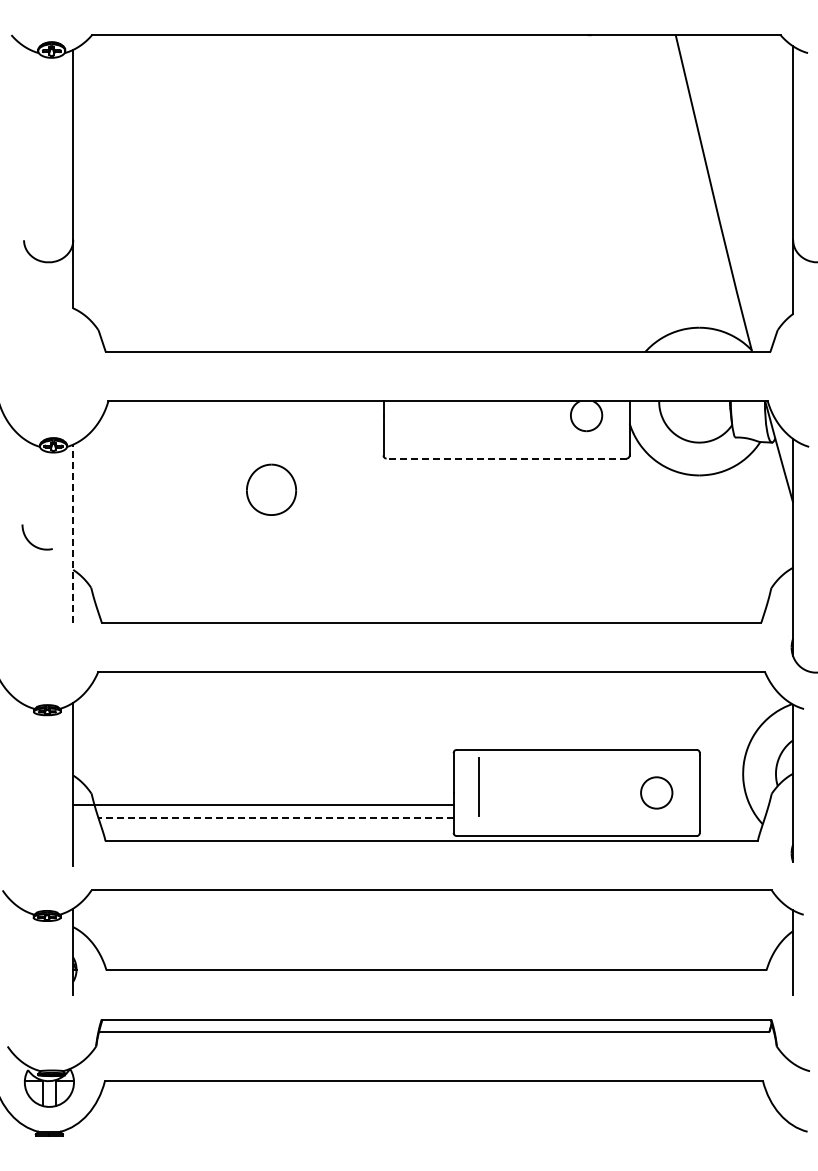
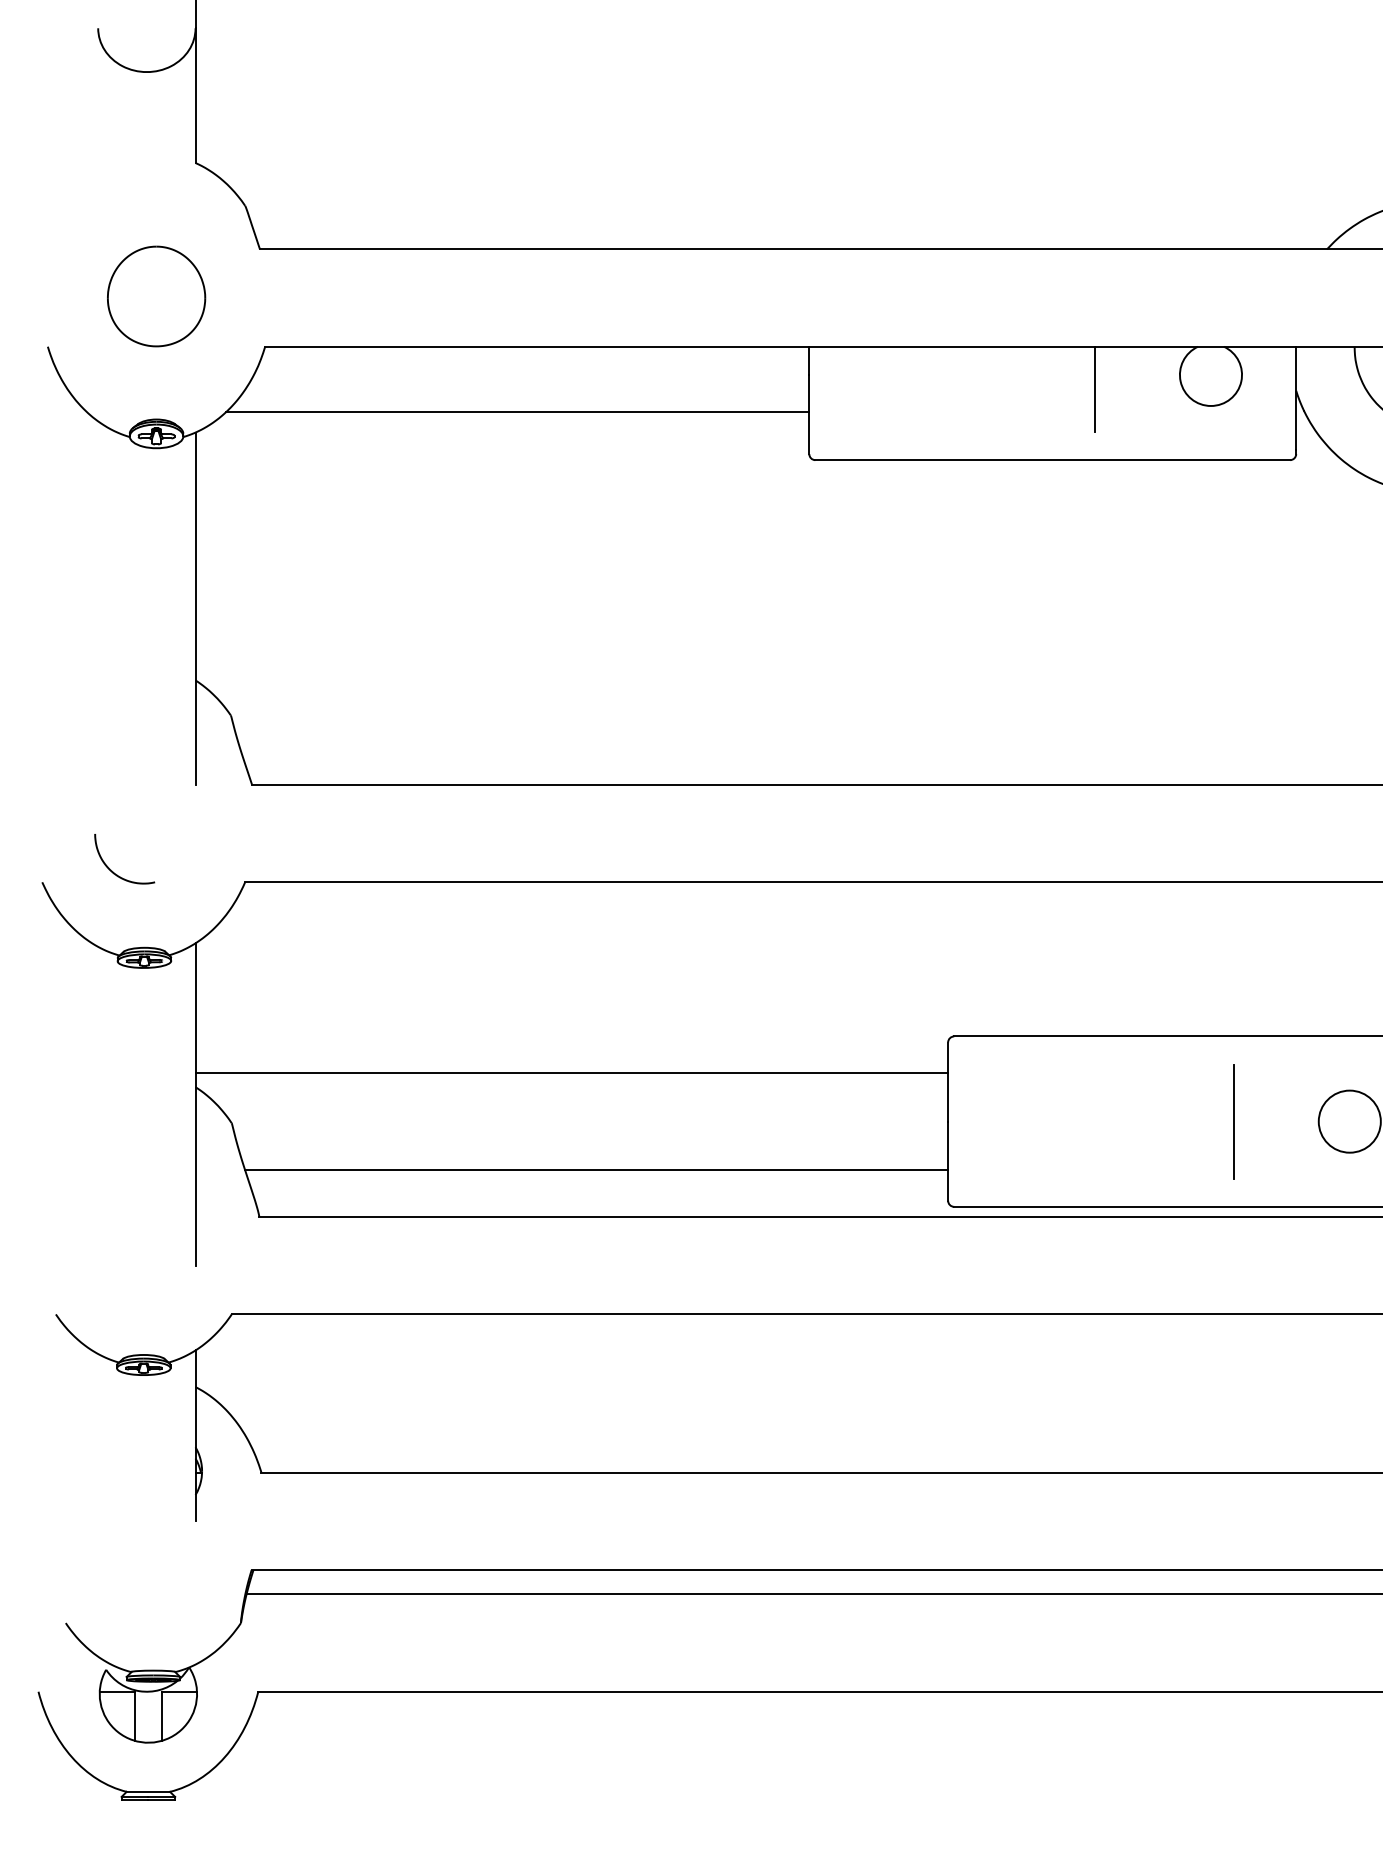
line: (528, 422) -> (1096, 388), added
line: (235, 434) -> (516, 412), added
line: (506, 458) -> (1052, 459), dashed -> solid
part: (271, 489) -> (156, 295), moved
line: (73, 533) -> (196, 608), dashed -> solid
curve: (31, 542) -> (112, 869), moved
line: (478, 786) -> (1232, 1120), moved
line: (263, 805) -> (571, 1073), moved
line: (276, 817) -> (597, 1170), dashed -> solid

